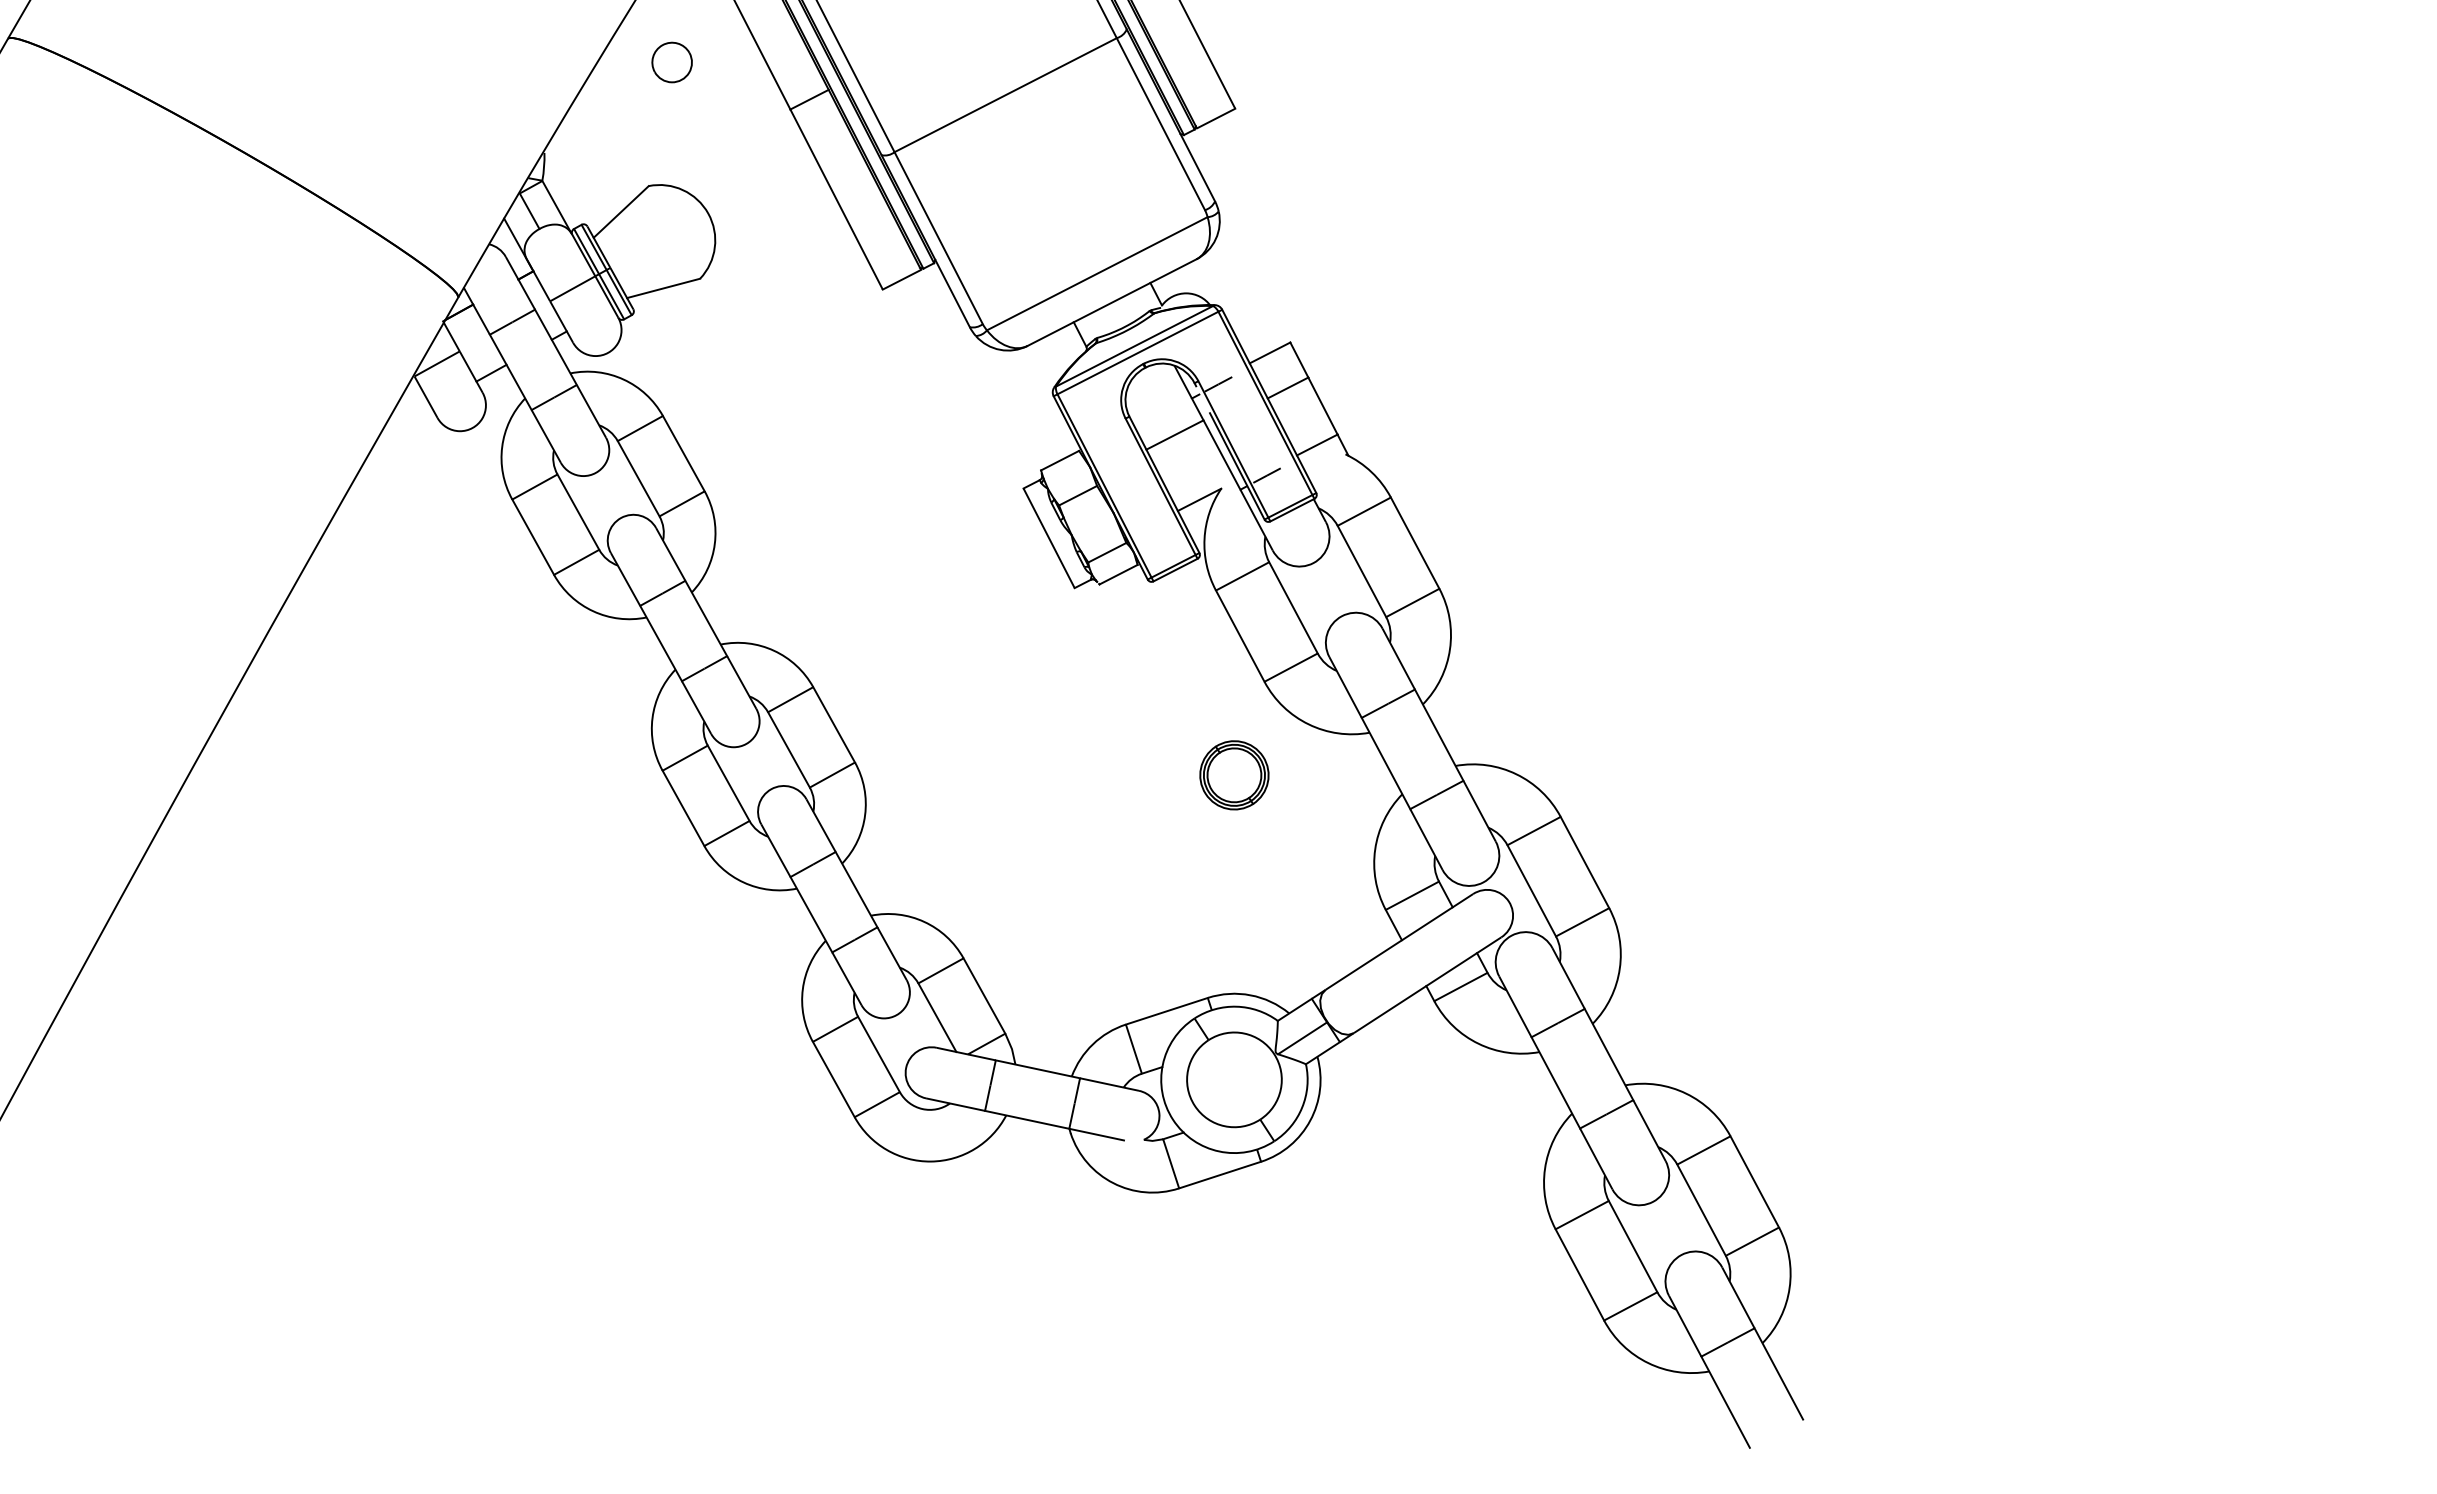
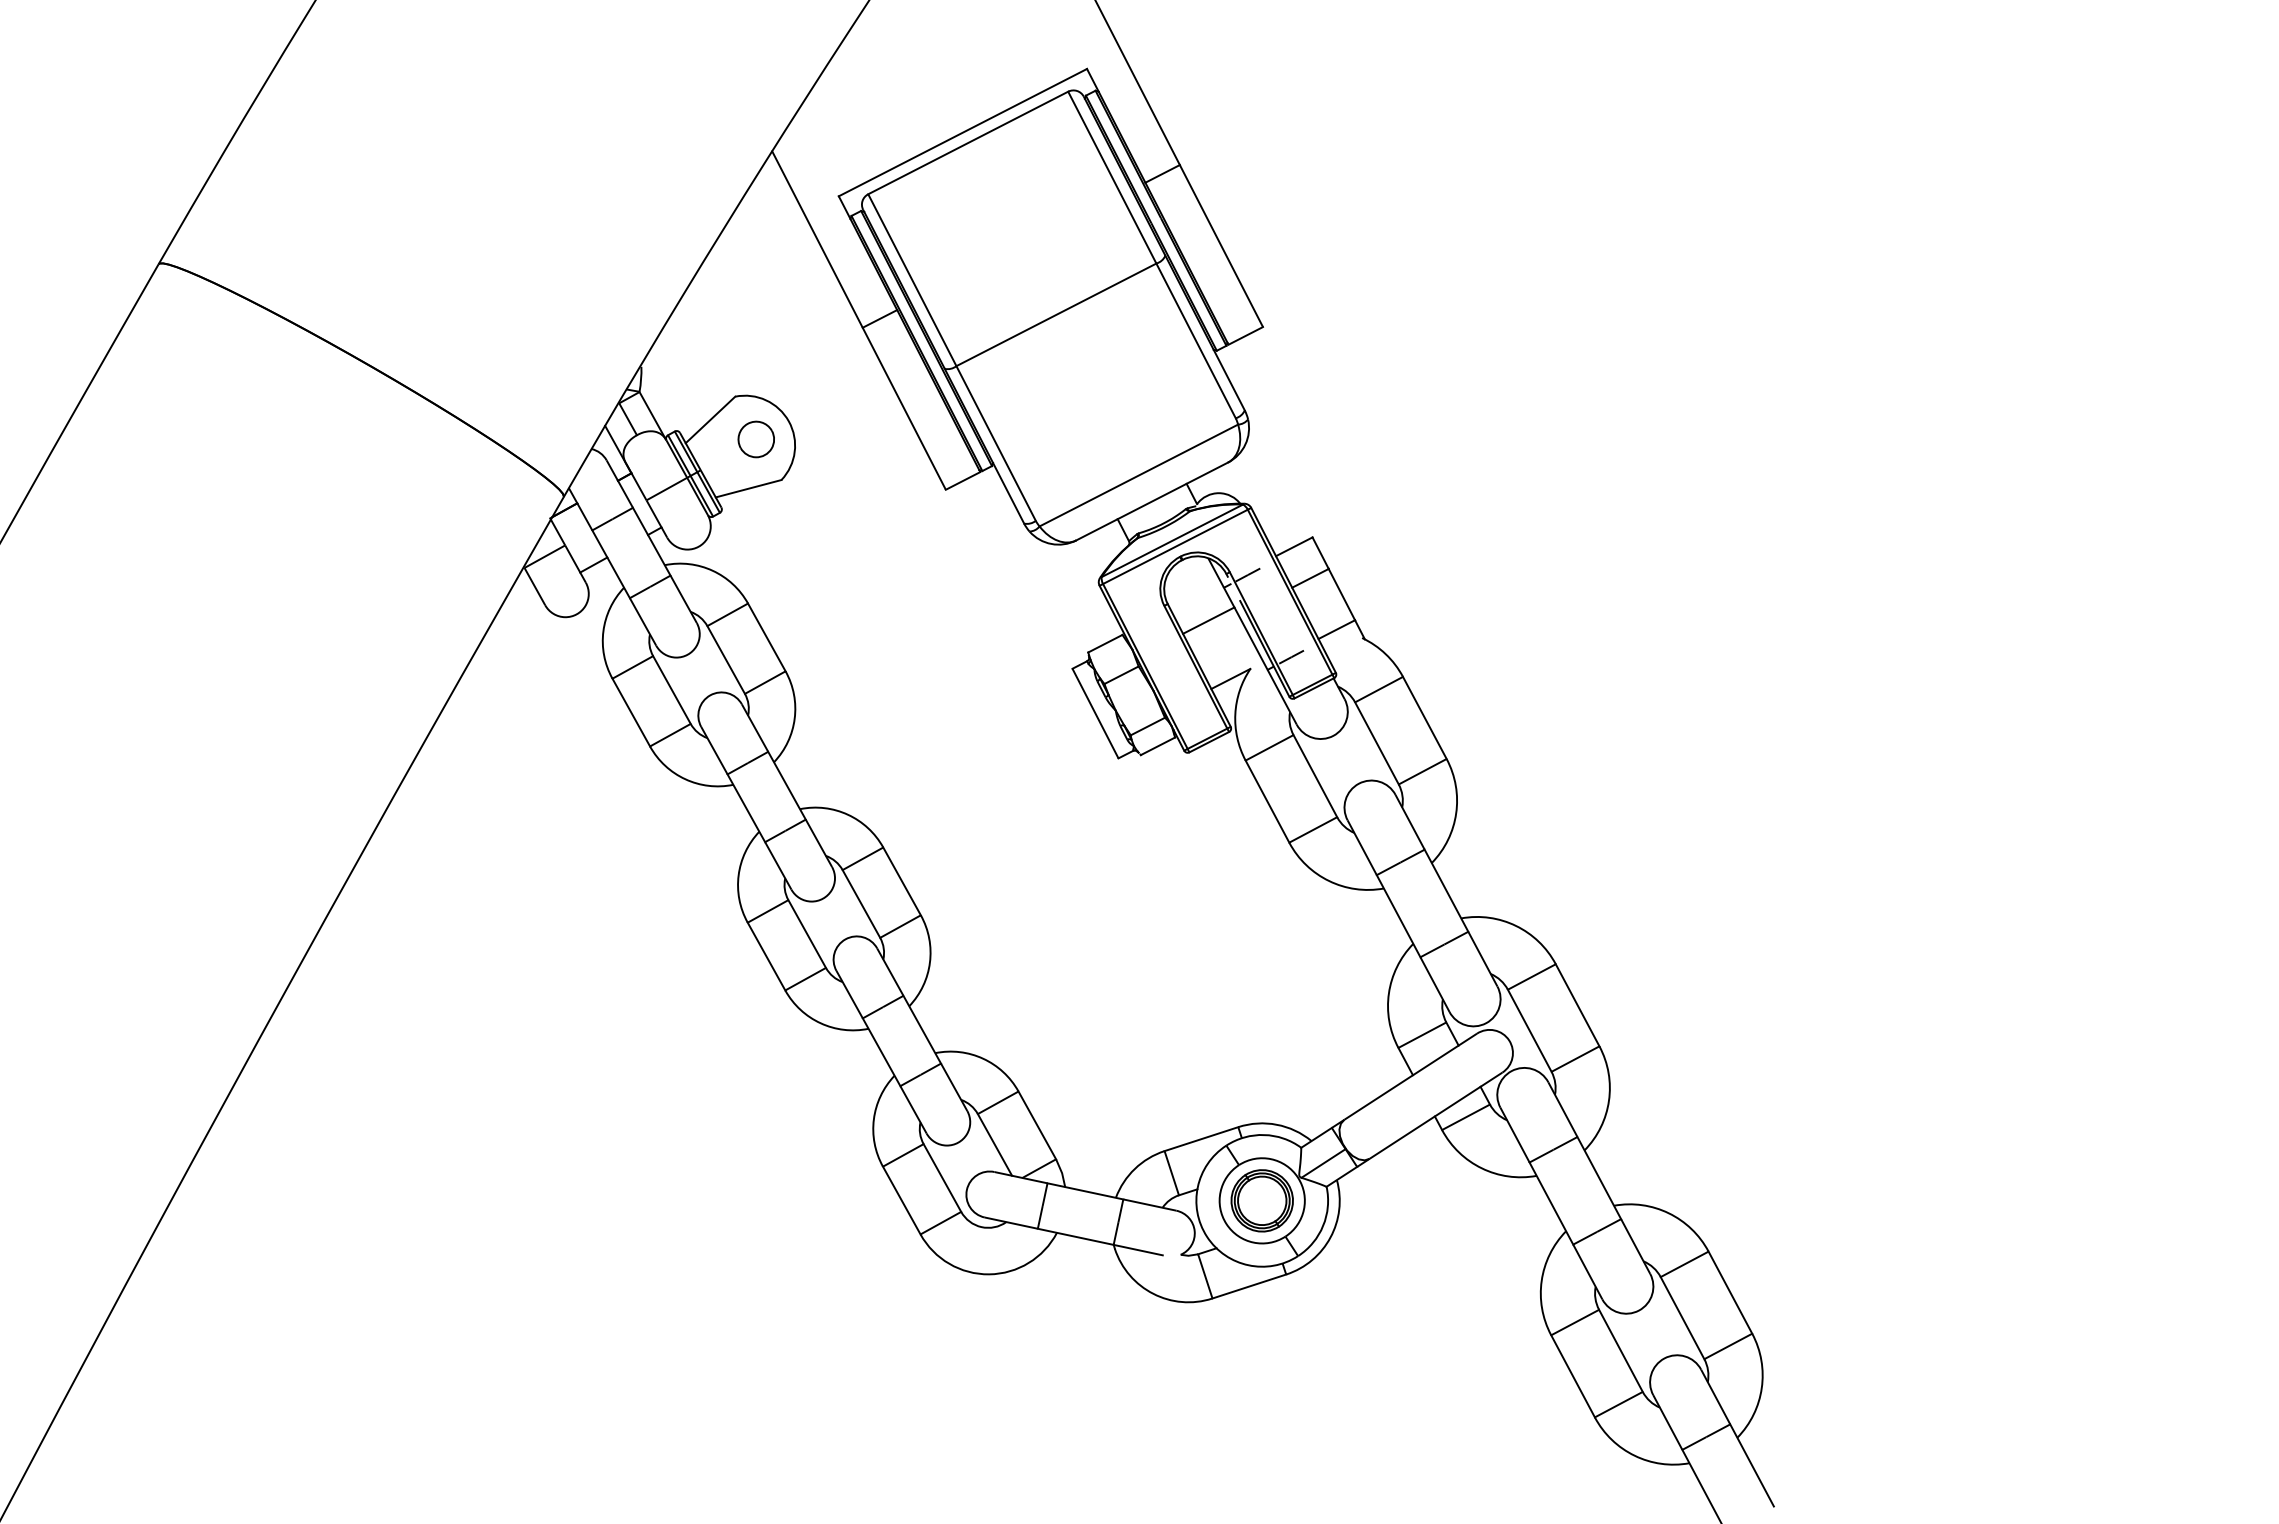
part: (671, 62) -> (755, 439), moved
part: (1233, 774) -> (1261, 1200), moved

